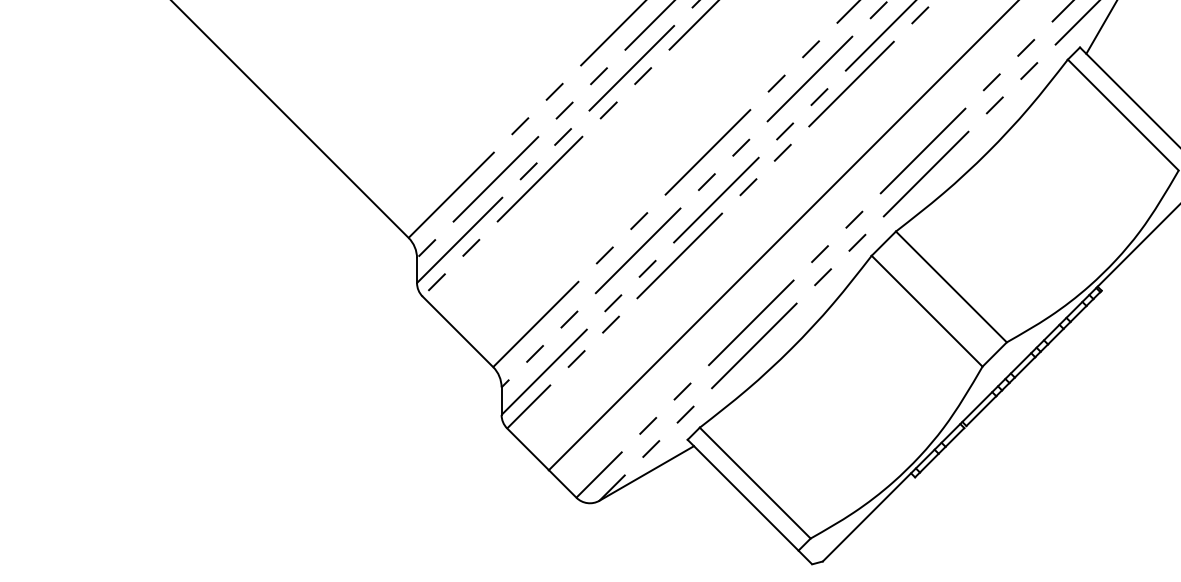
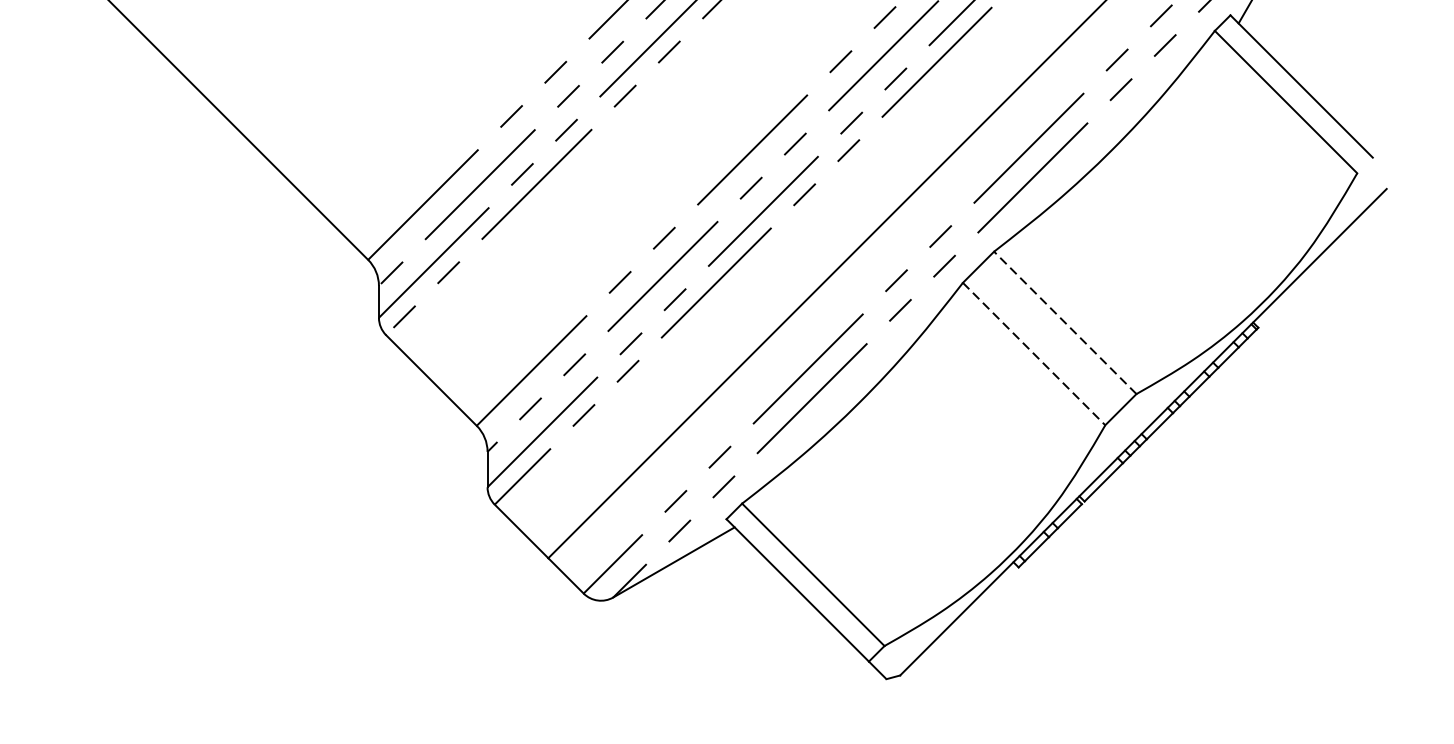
line: (951, 286) -> (1065, 322), solid -> dashed
line: (927, 311) -> (1034, 354), solid -> dashed

